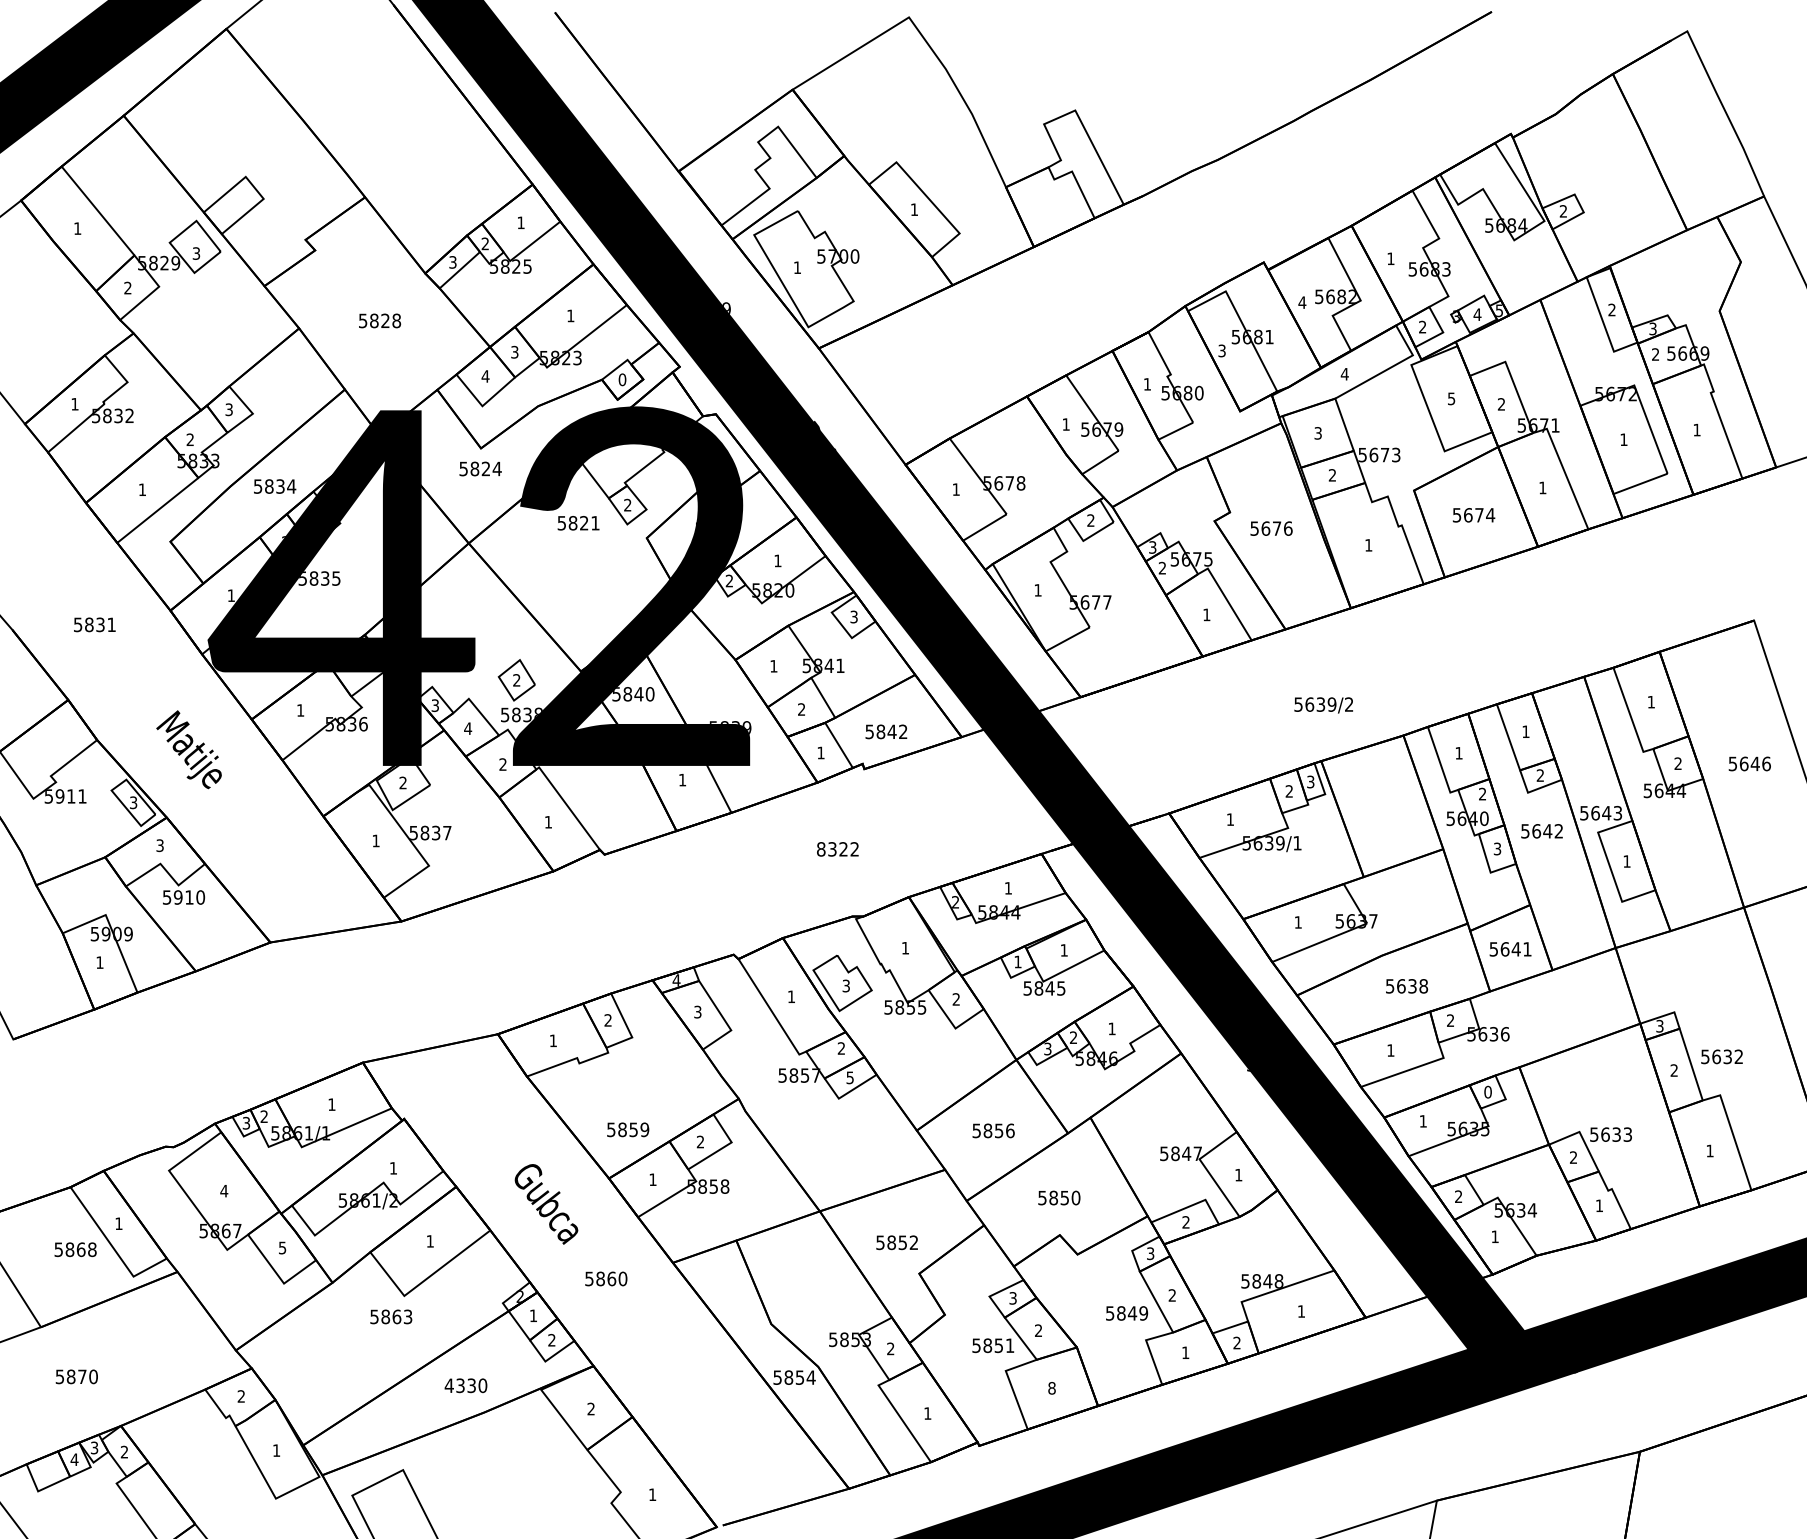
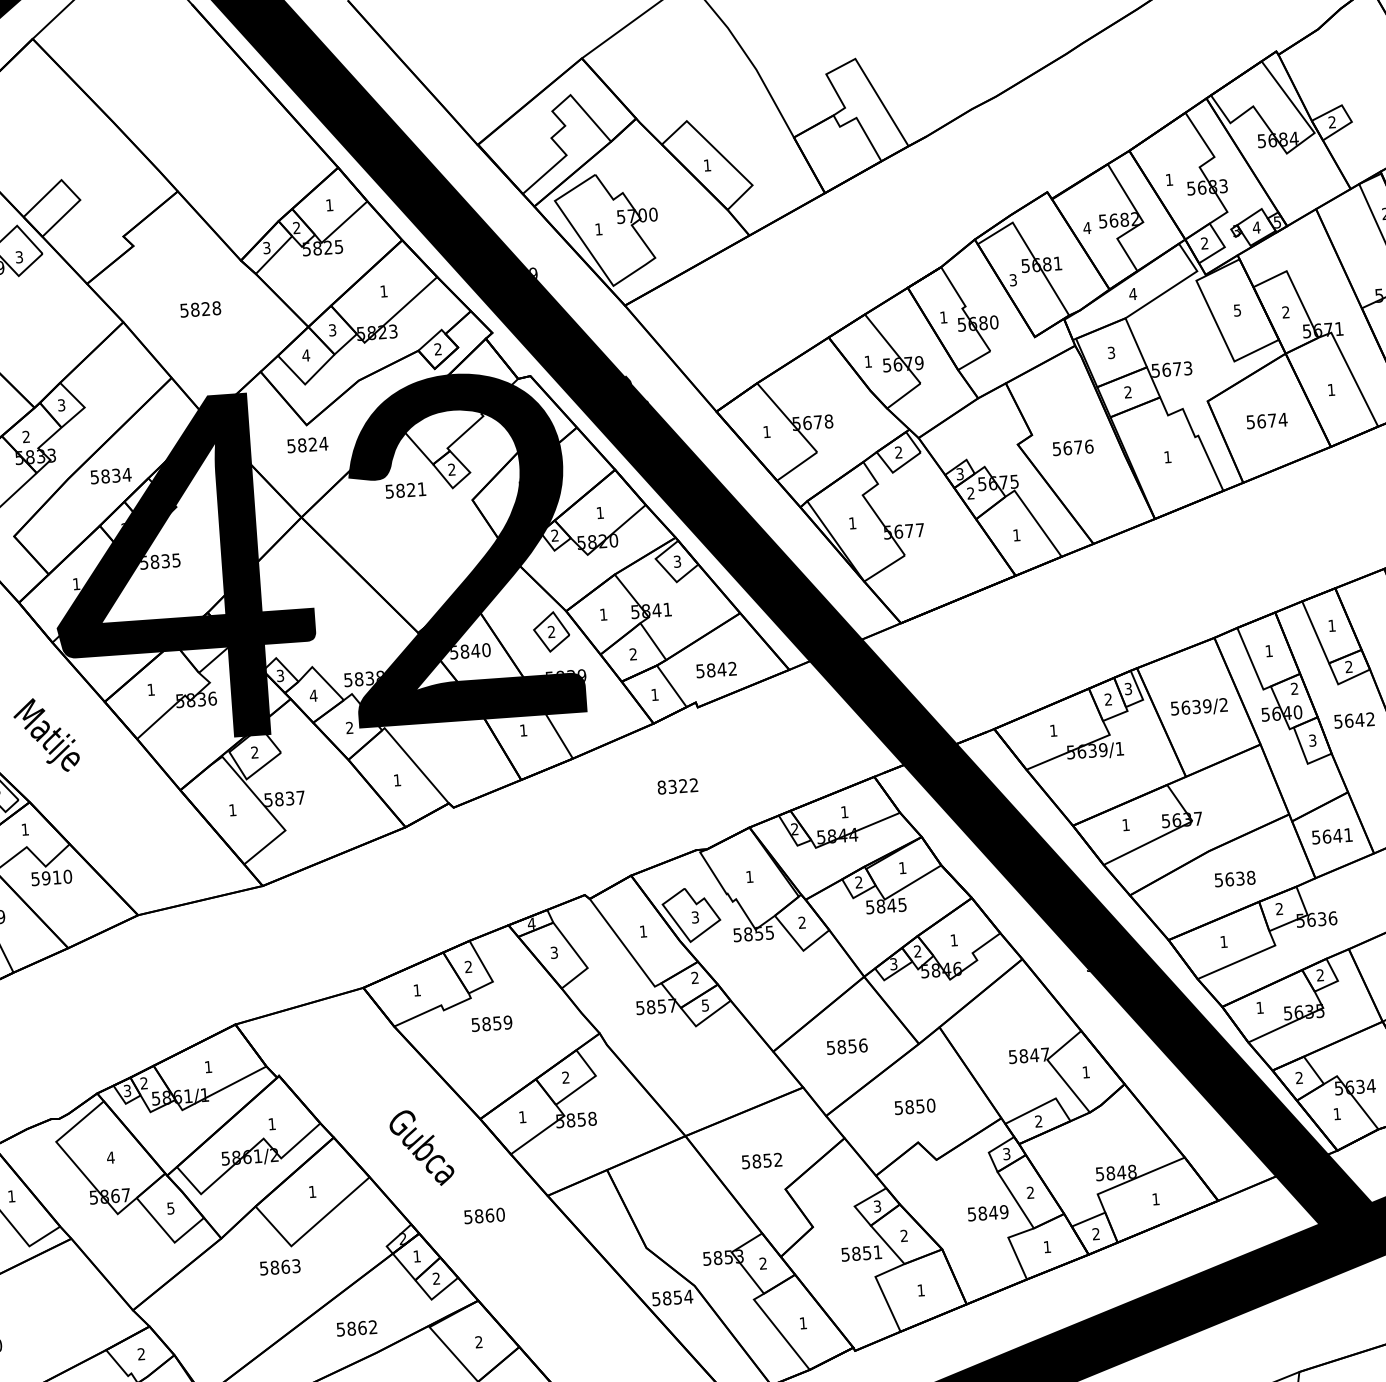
text: (622, 379) -> (438, 349), 0 -> 2
part: (516, 680) -> (551, 632), moved
text: (1323, 705) -> (1199, 707), moved
text: (159, 845) -> (24, 829), 3 -> 1
text: (1017, 961) -> (858, 882), 1 -> 2
text: (1487, 1092) -> (1319, 975), 0 -> 2
text: (628, 1129) -> (492, 1023), moved
text: (465, 1385) -> (356, 1328), 4330 -> 5862
text: (1051, 1388) -> (920, 1290), 8 -> 1

